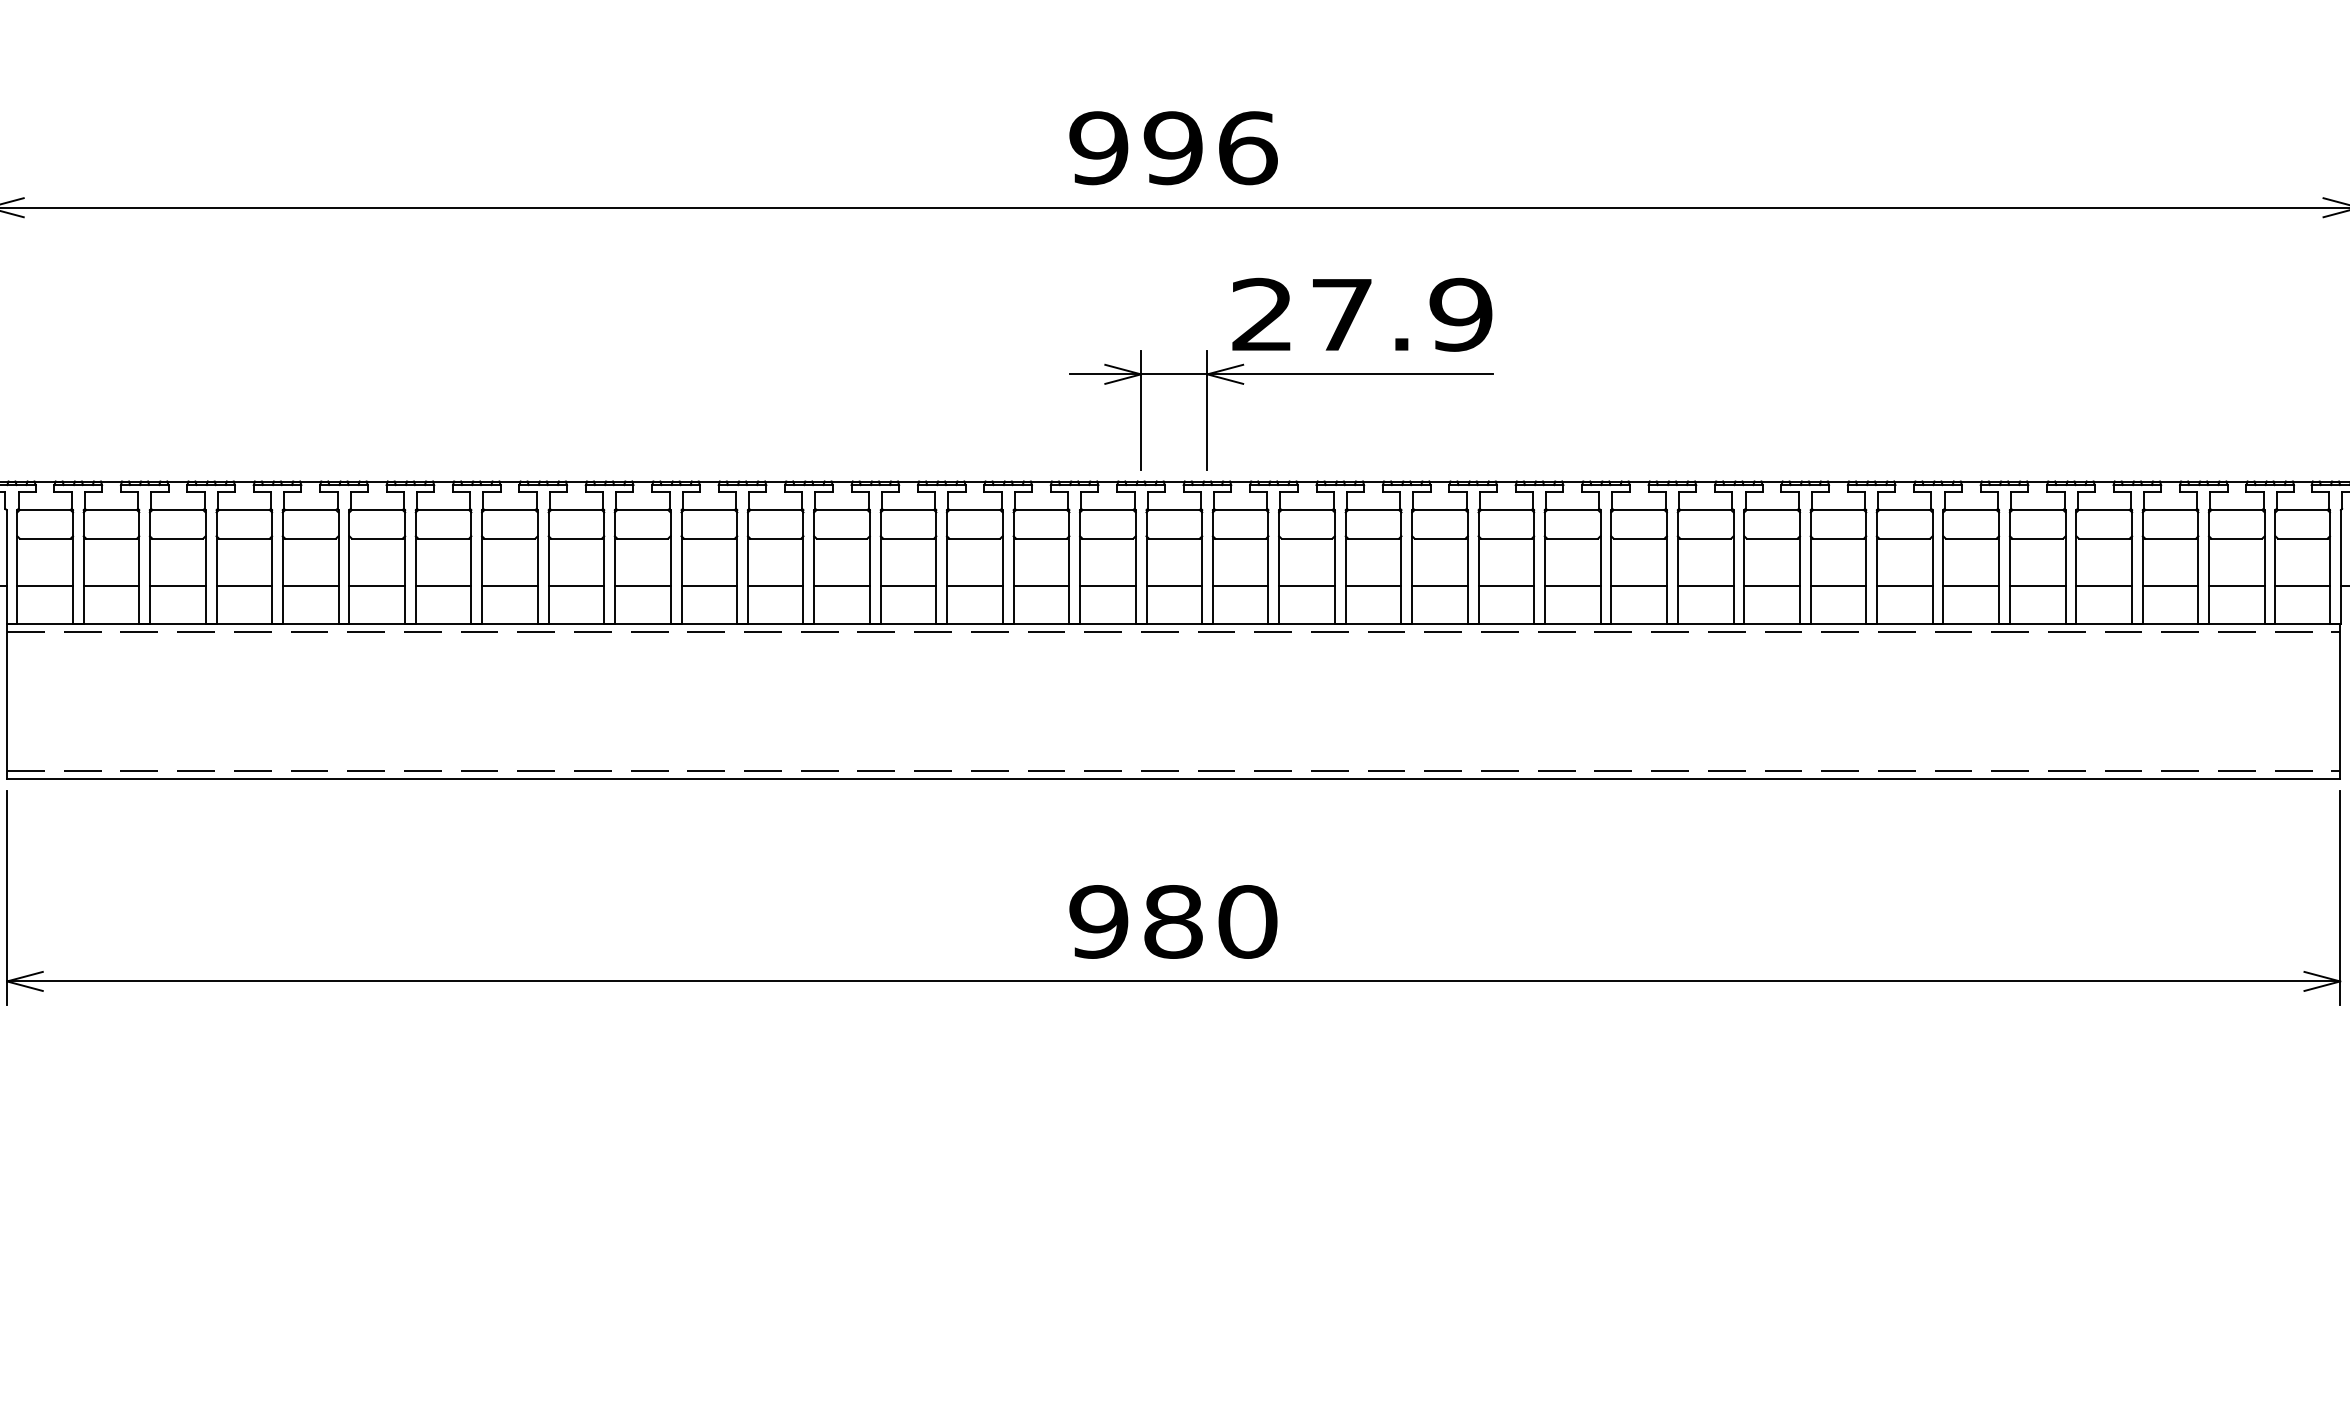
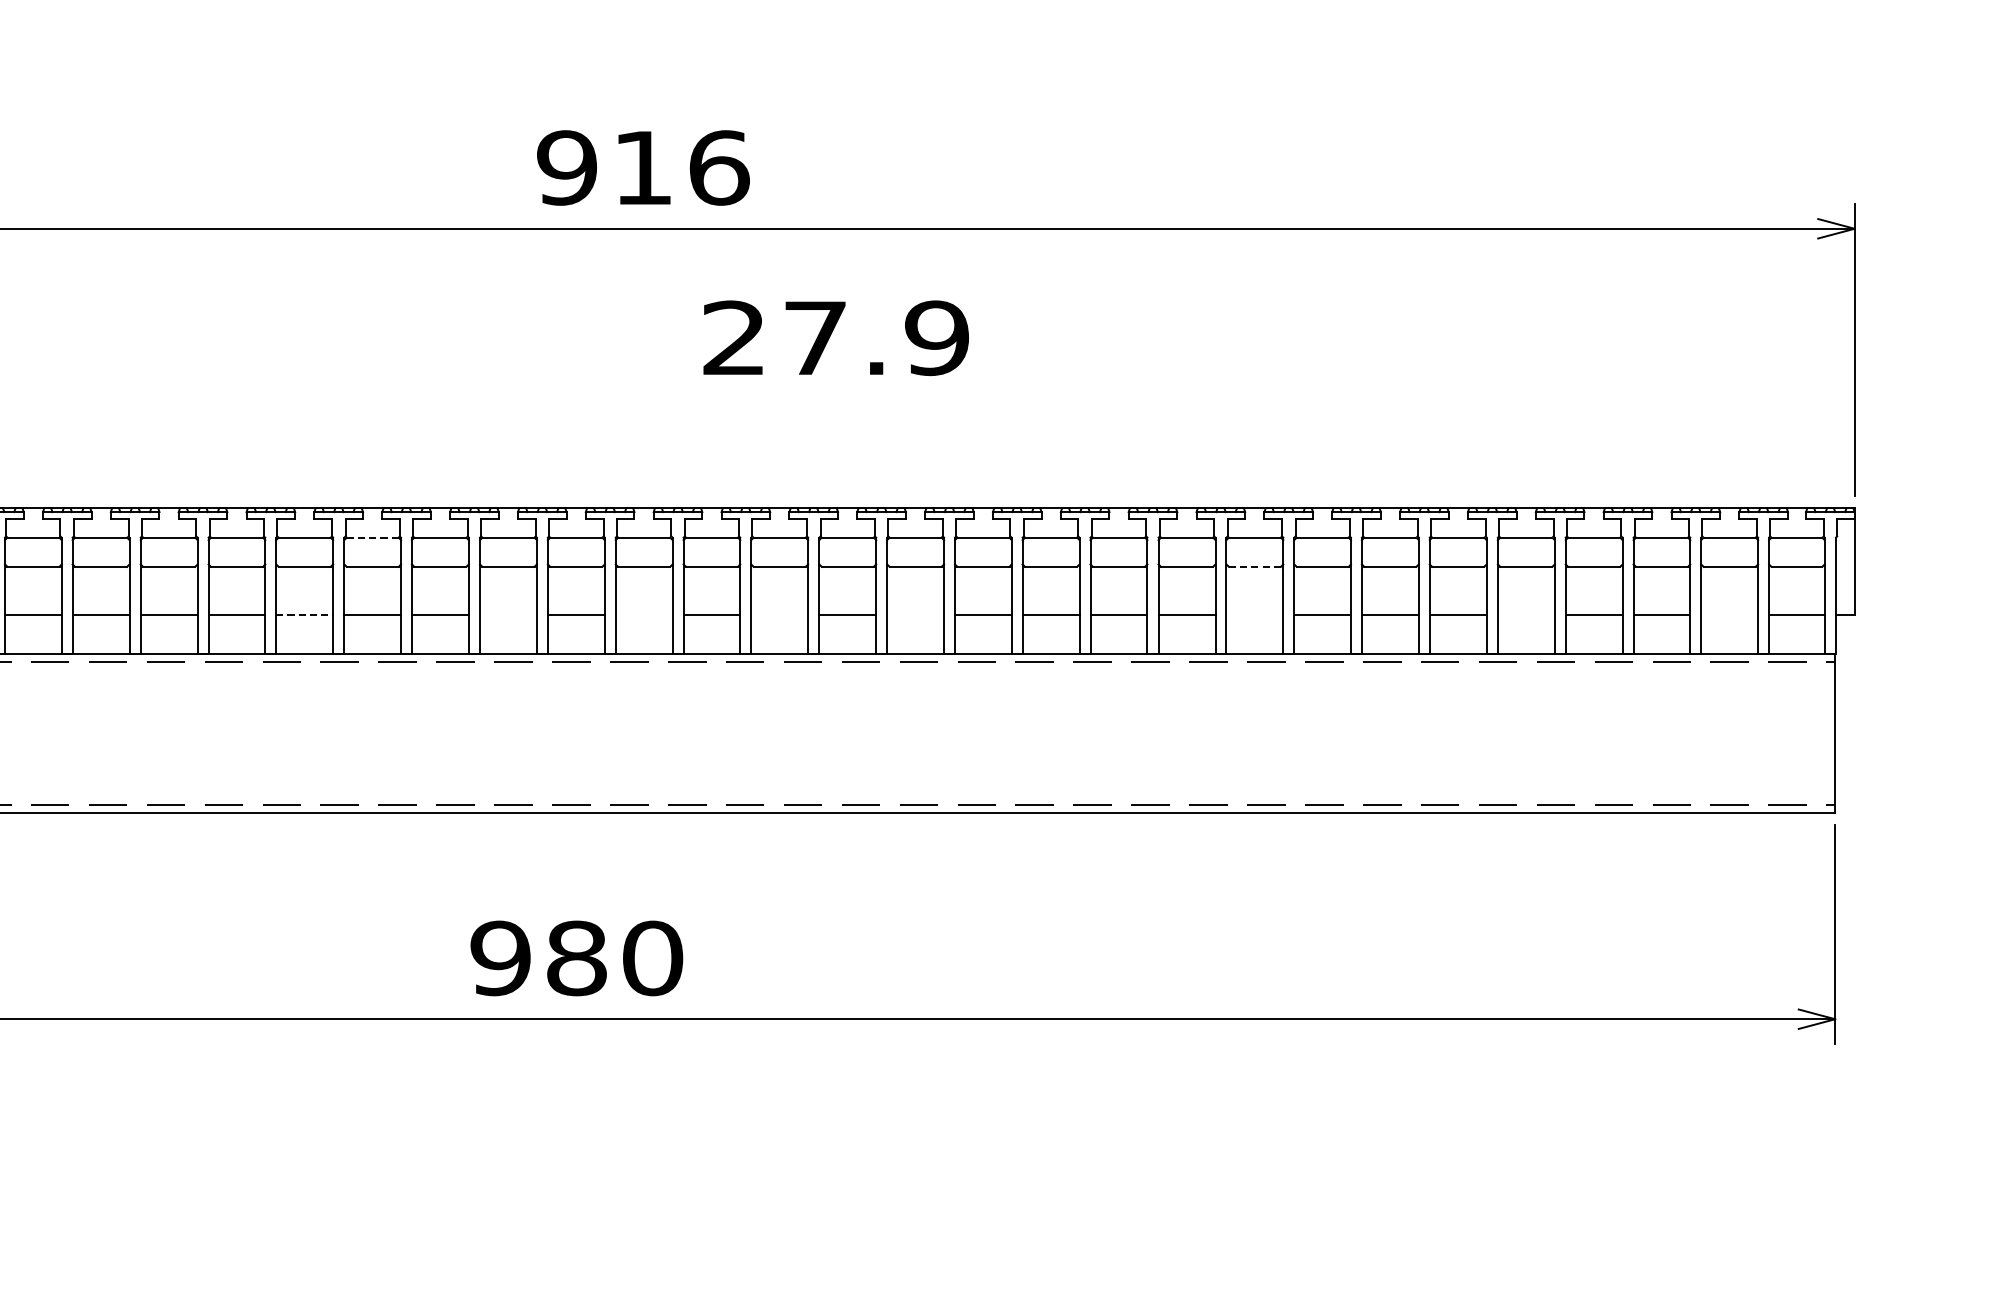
text: (1172, 148) -> (642, 168), 996 -> 916
part: (1281, 374) -> (753, 399), removed
line: (909, 510) -> (373, 538), solid -> dashed
line: (1771, 538) -> (1254, 566), solid -> dashed
line: (842, 586) -> (305, 615), solid -> dashed
line: (1041, 586) -> (508, 615), removed
line: (1174, 586) -> (644, 615), removed
line: (1306, 586) -> (779, 615), removed
line: (1439, 586) -> (915, 615), removed
line: (1772, 586) -> (1255, 615), removed
line: (2037, 586) -> (1525, 615), removed
line: (2236, 586) -> (1729, 615), removed
text: (1173, 921) -> (576, 957), moved

